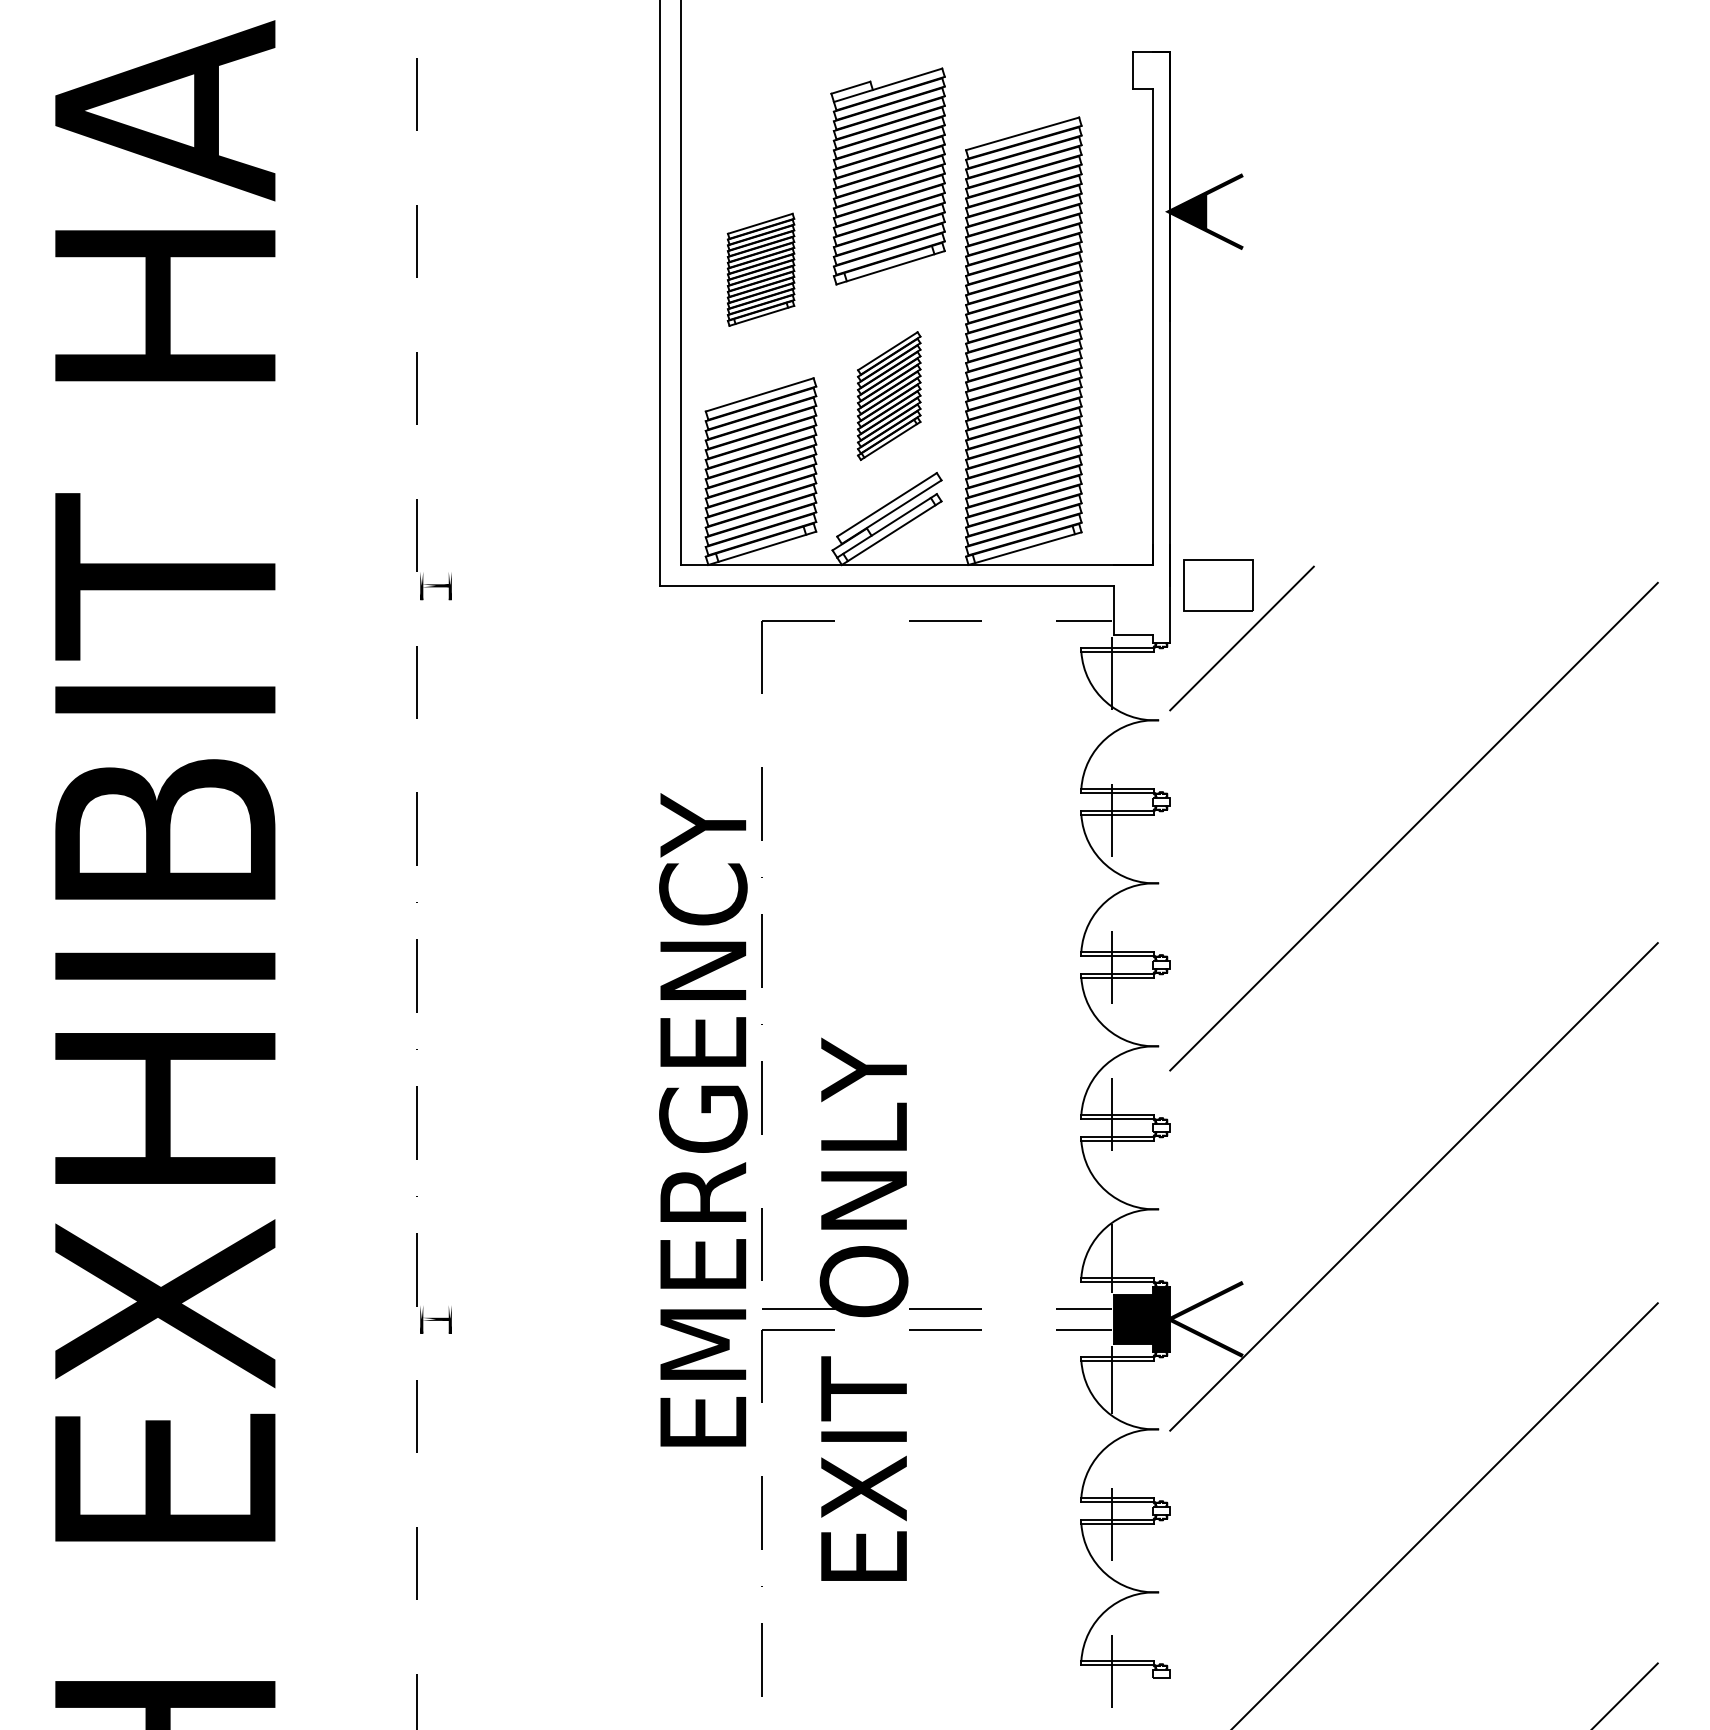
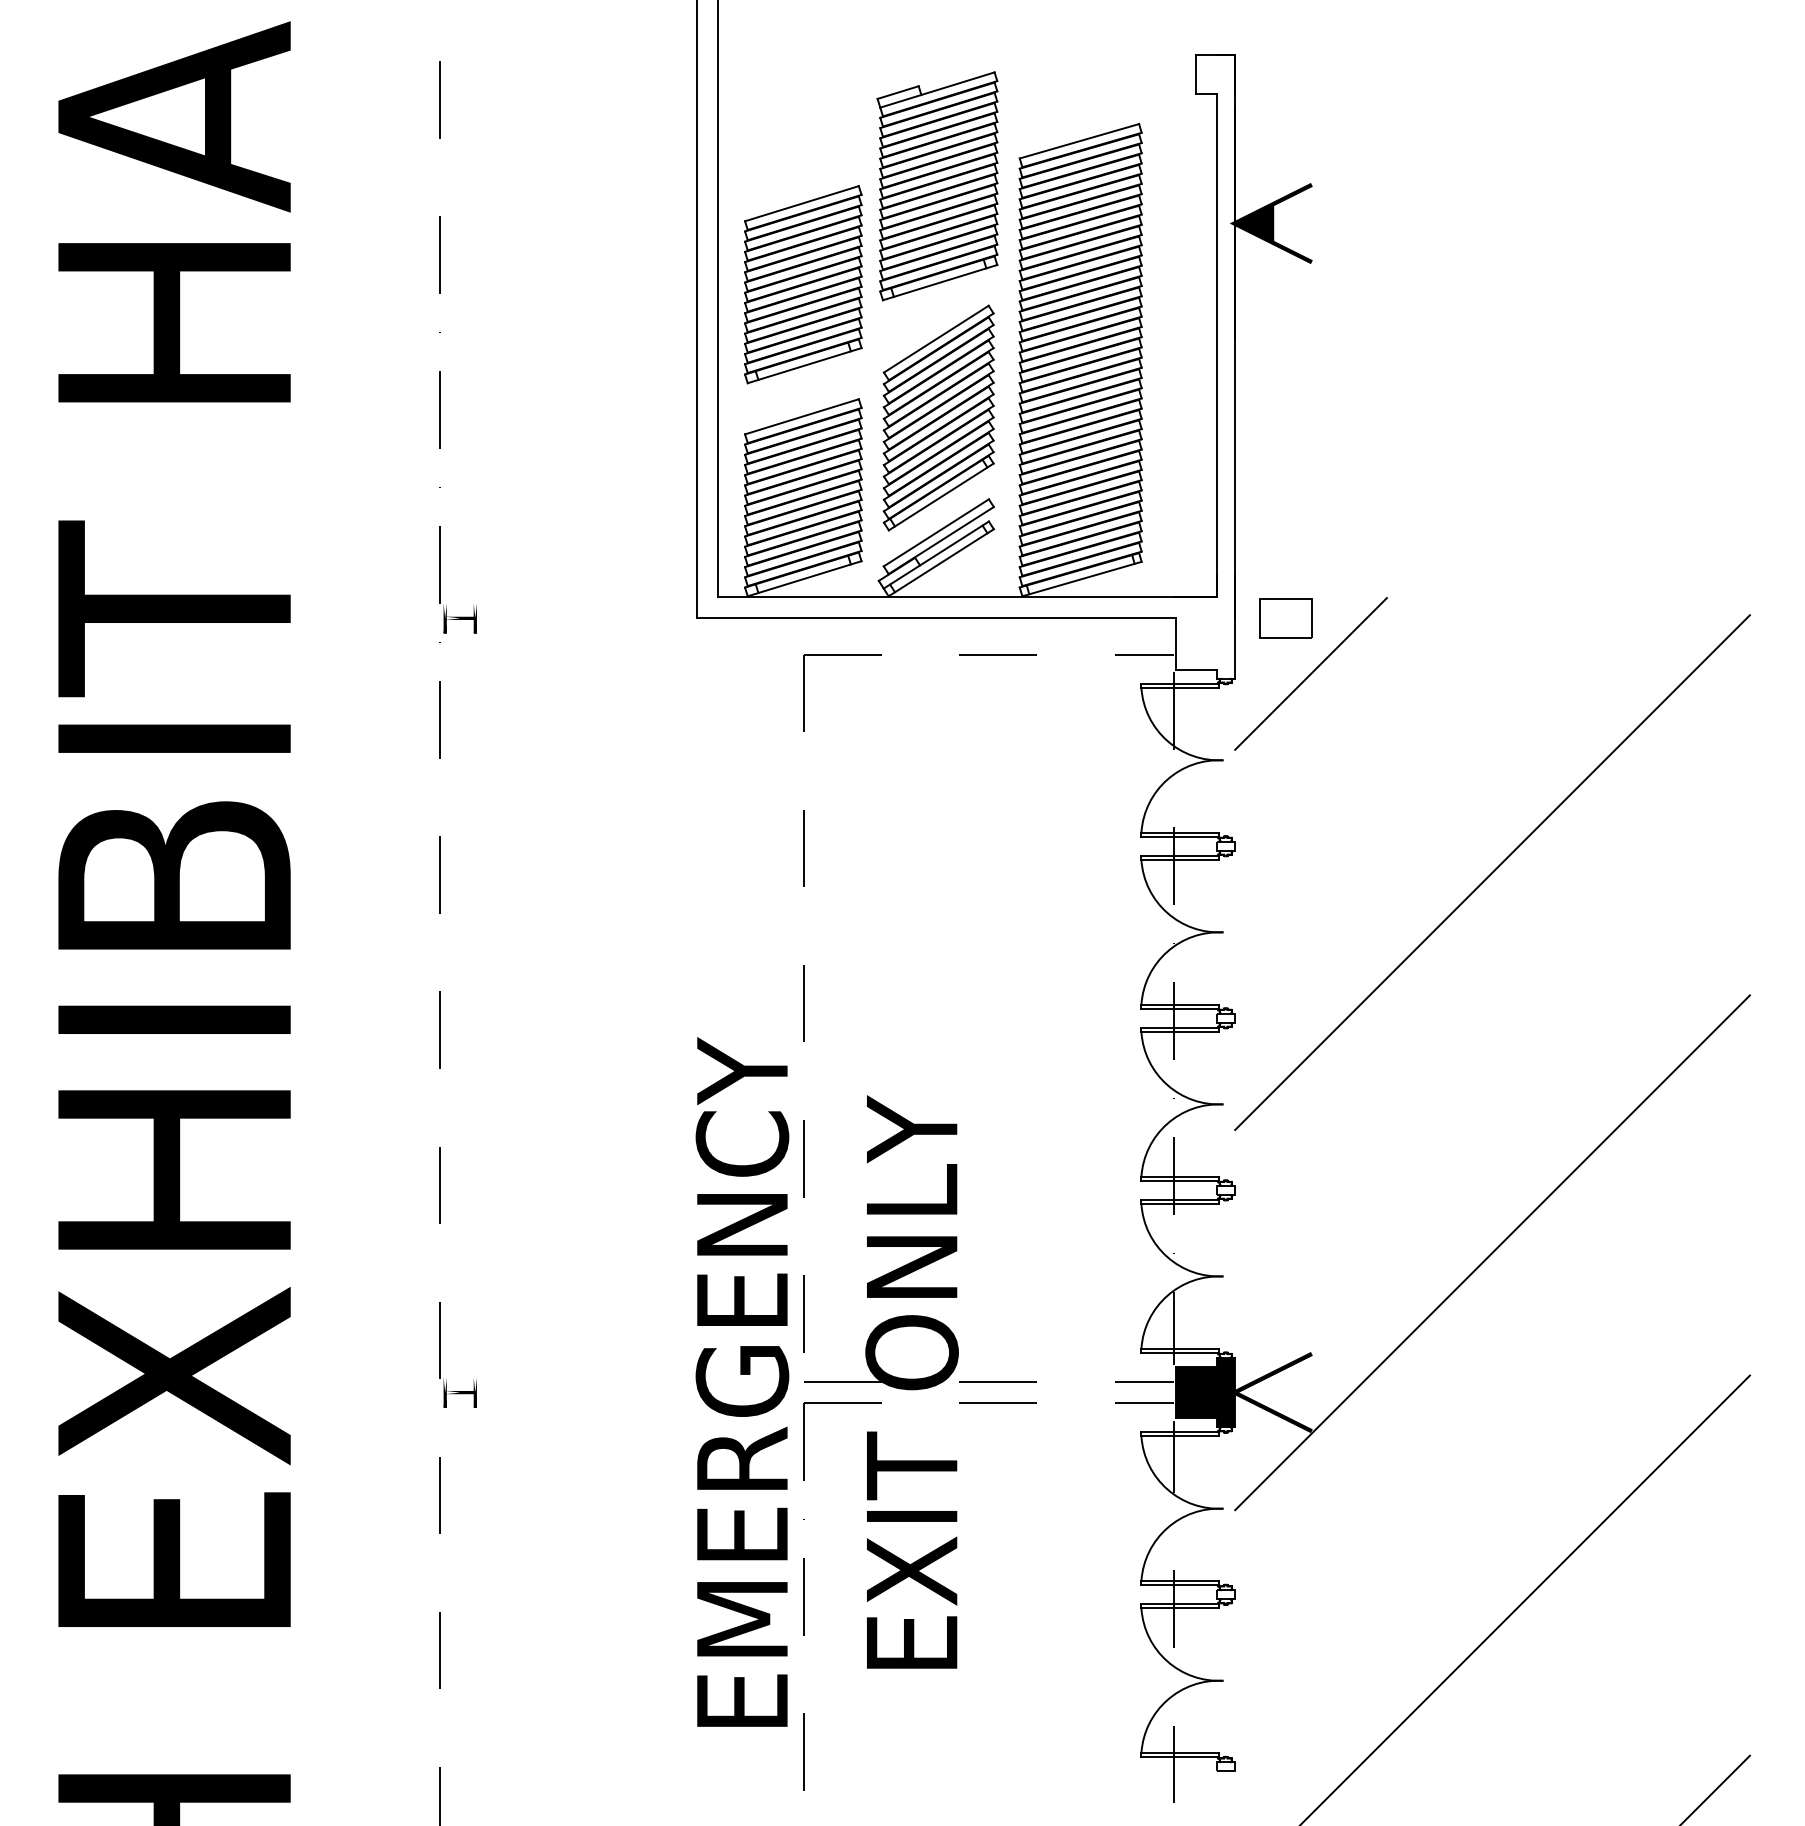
part: (761, 269) -> (803, 284), size x1.67
part: (889, 395) -> (938, 417), size x1.67
part: (1217, 585) -> (1285, 618), size x0.71
text: (703, 1119) -> (742, 1381), moved

